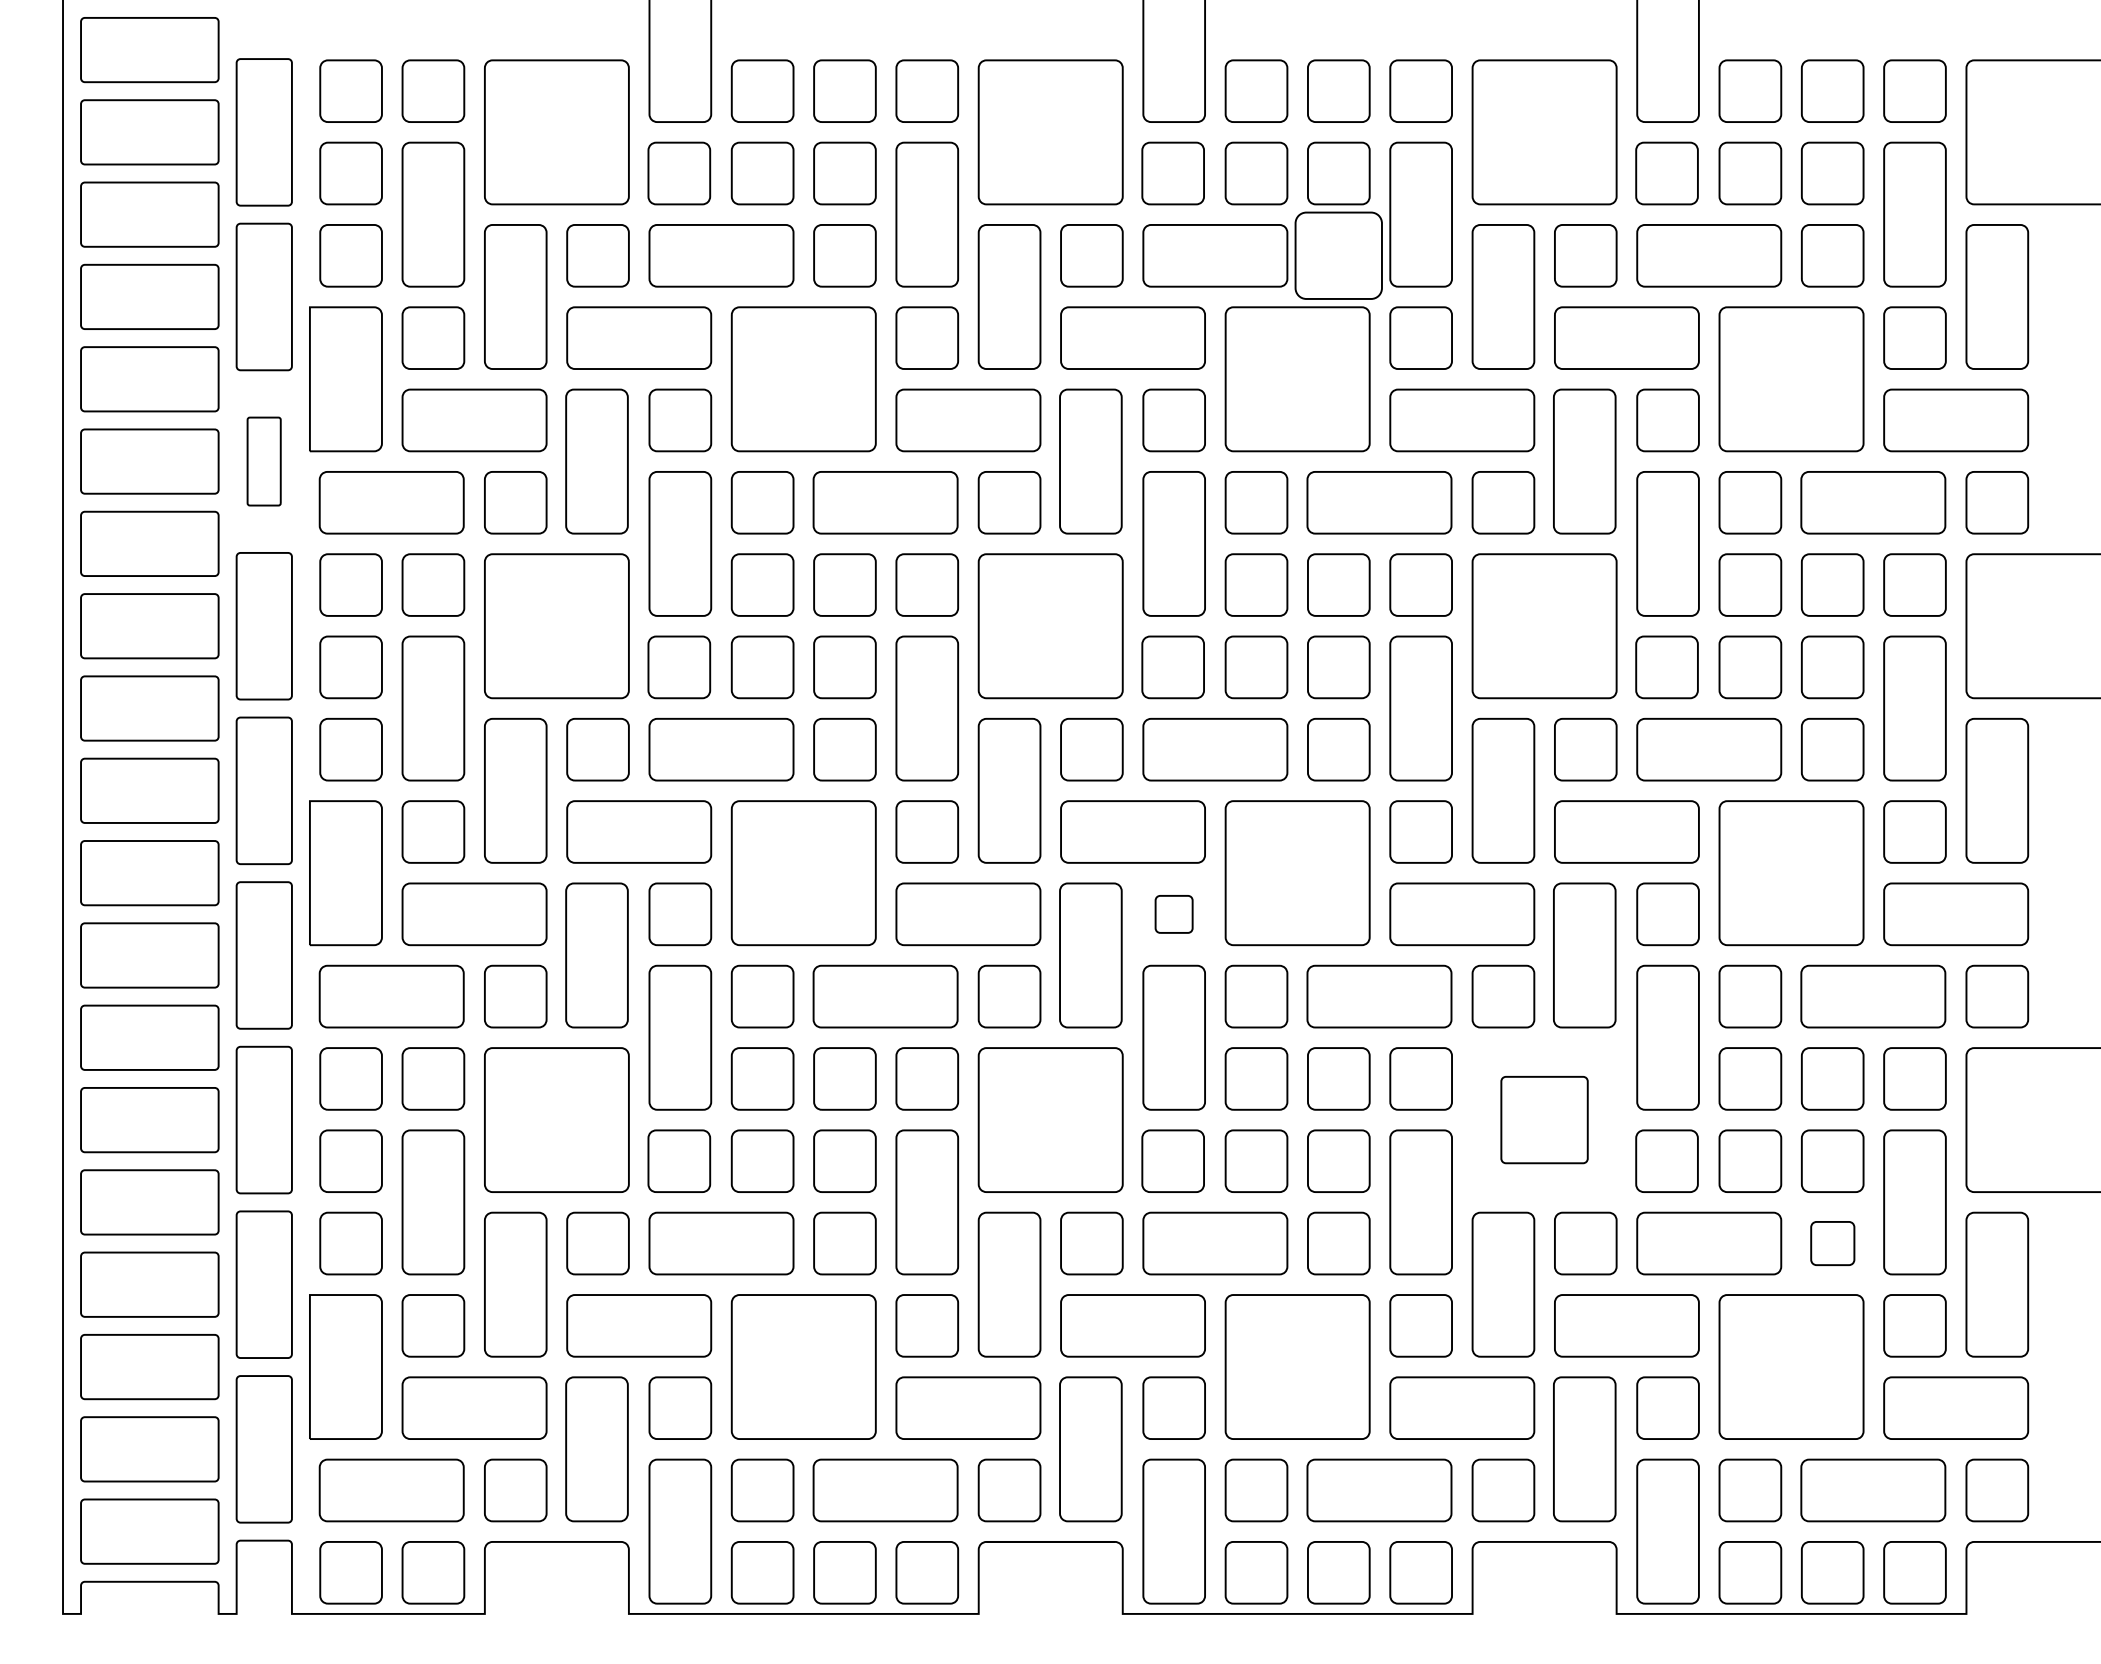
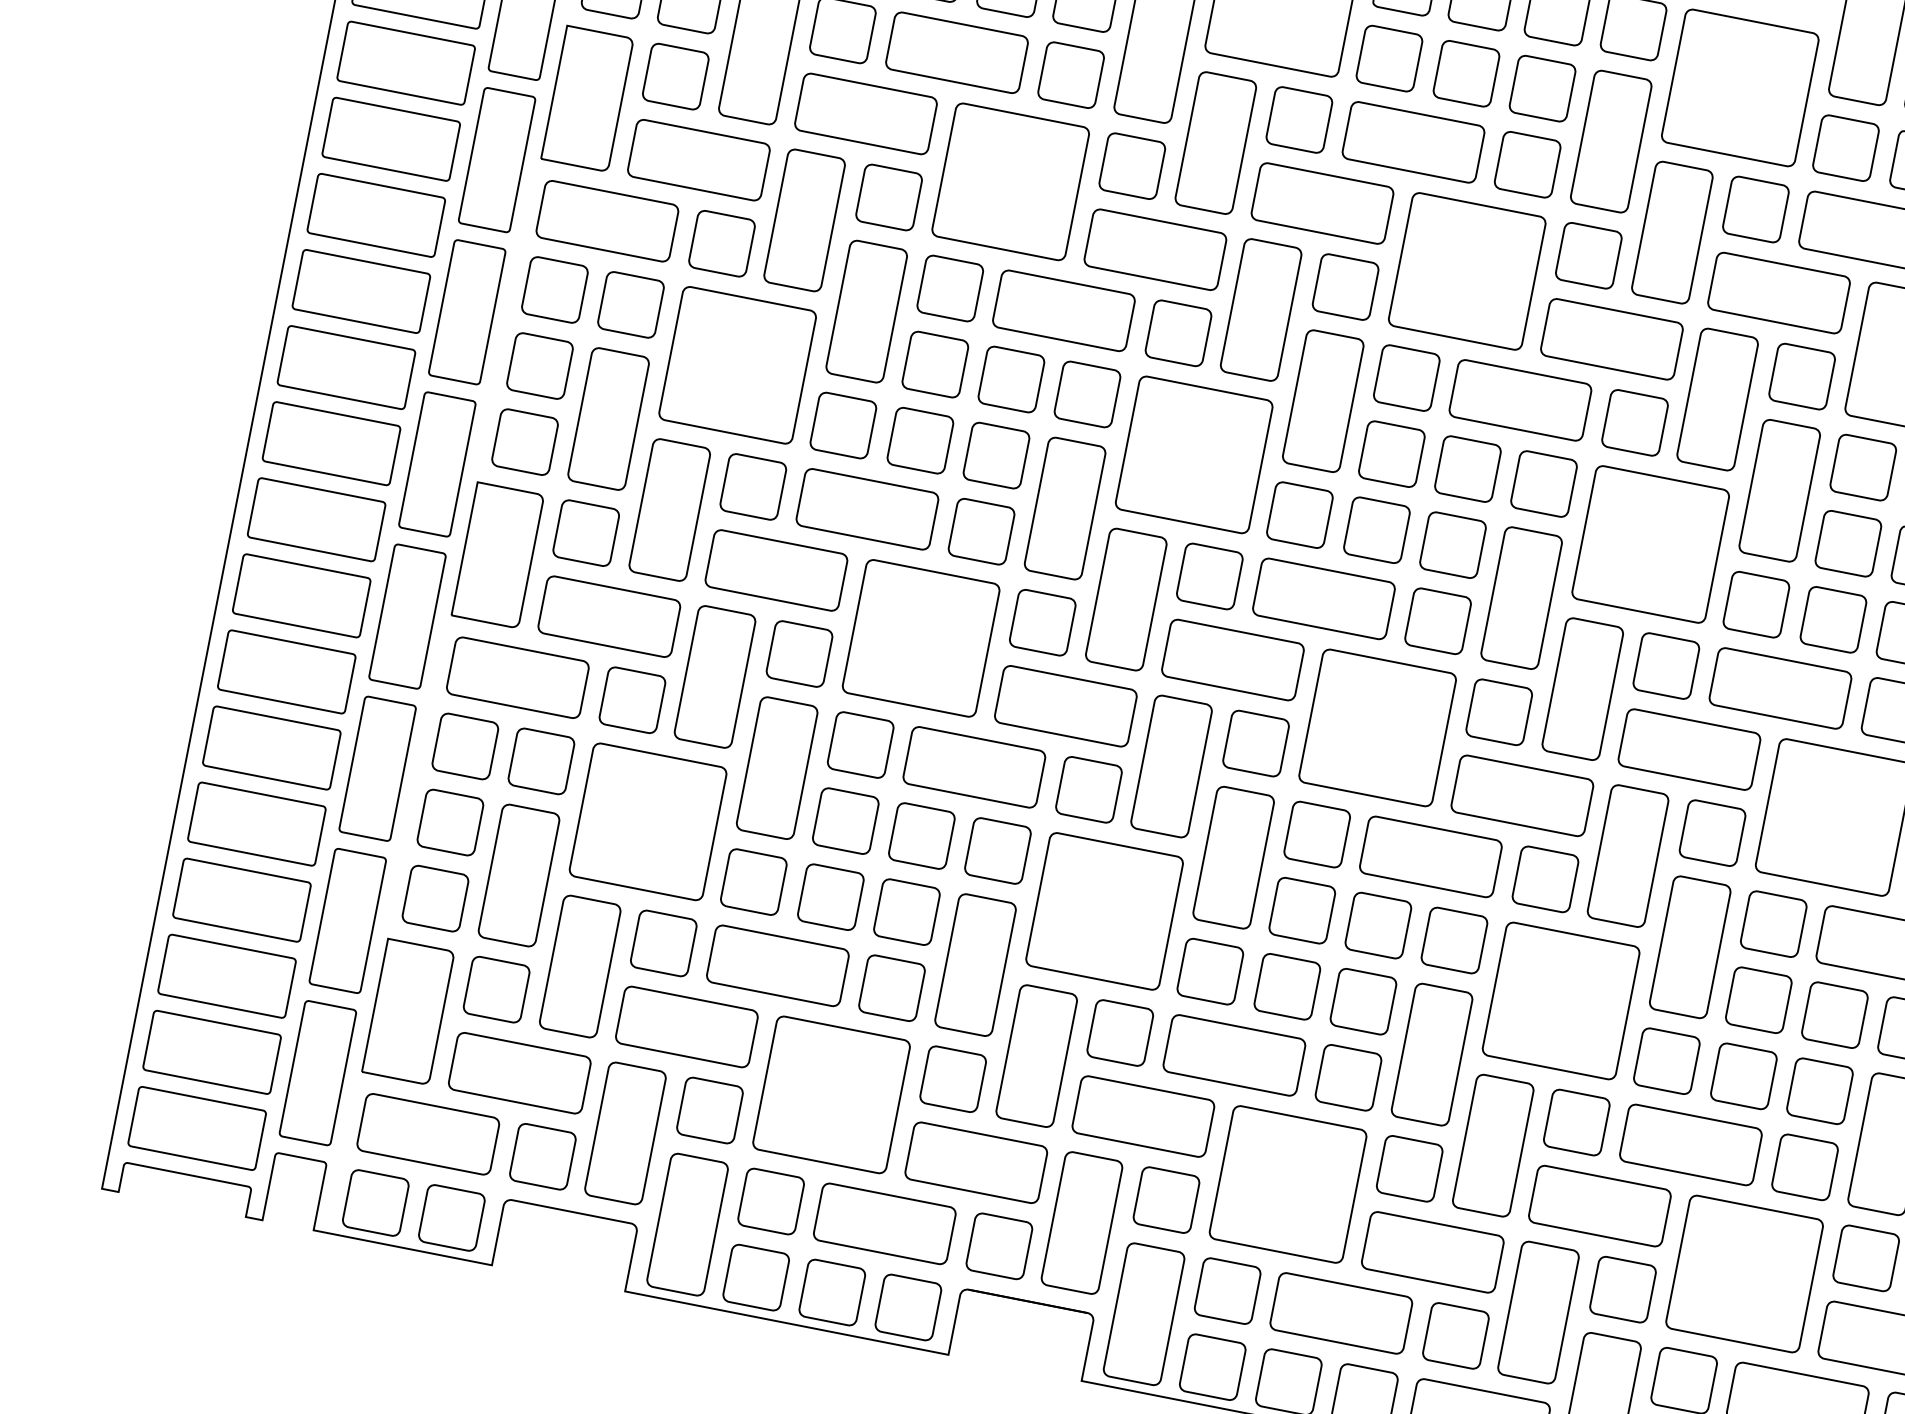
part: (1338, 255) -> (1527, 164), size x0.71
part: (263, 461) -> (496, 159), size x1.67
part: (1173, 914) -> (1255, 743), size x1.67
part: (1544, 1119) -> (1561, 1000), size x1.67
part: (1832, 1243) -> (1804, 1167), size x1.43

